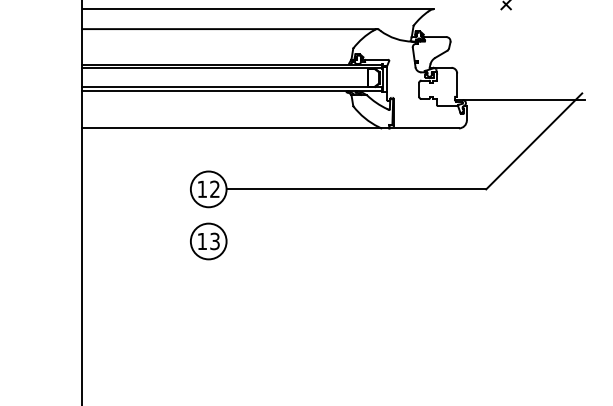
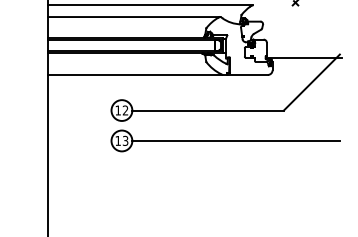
line: (405, 240) -> (236, 140), added

